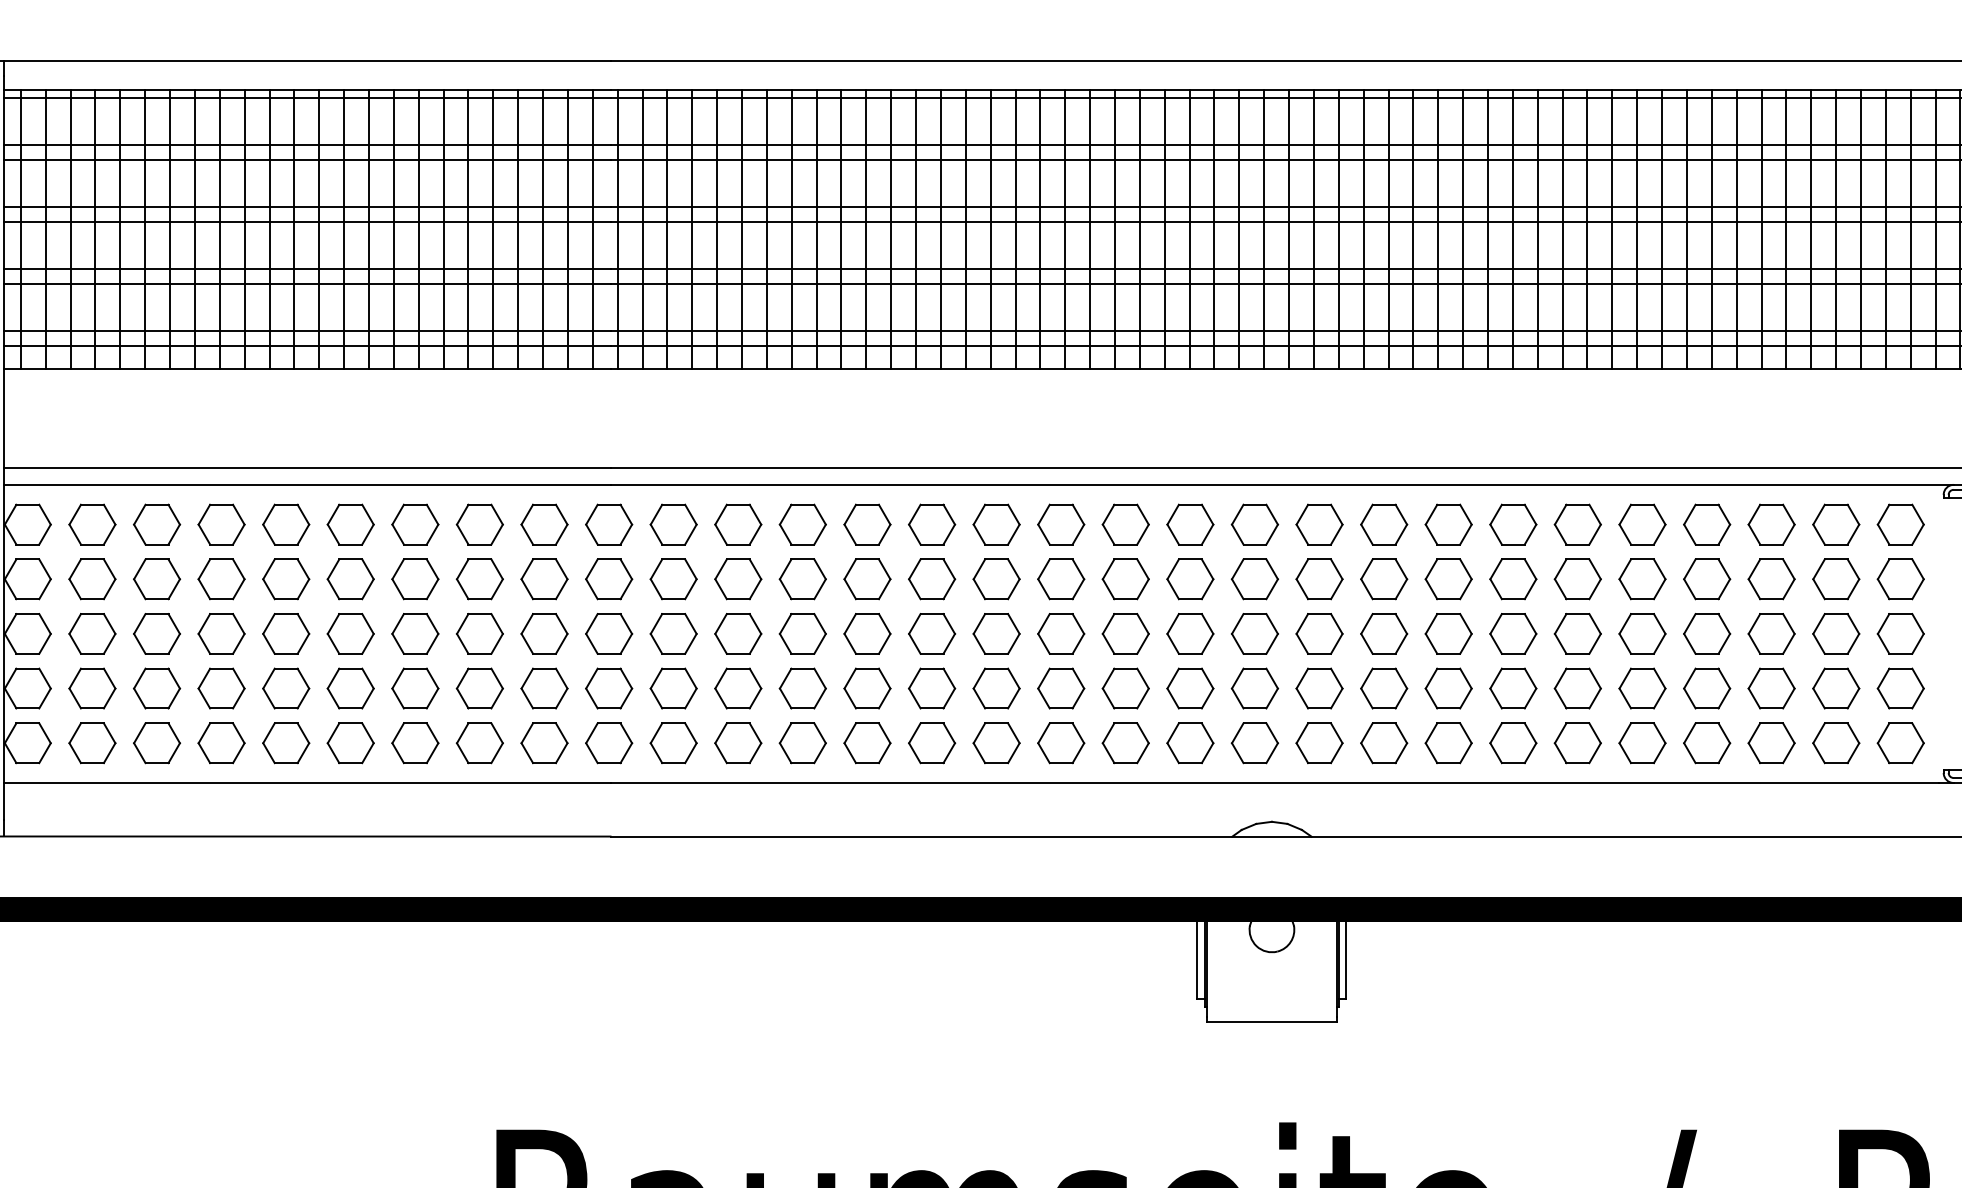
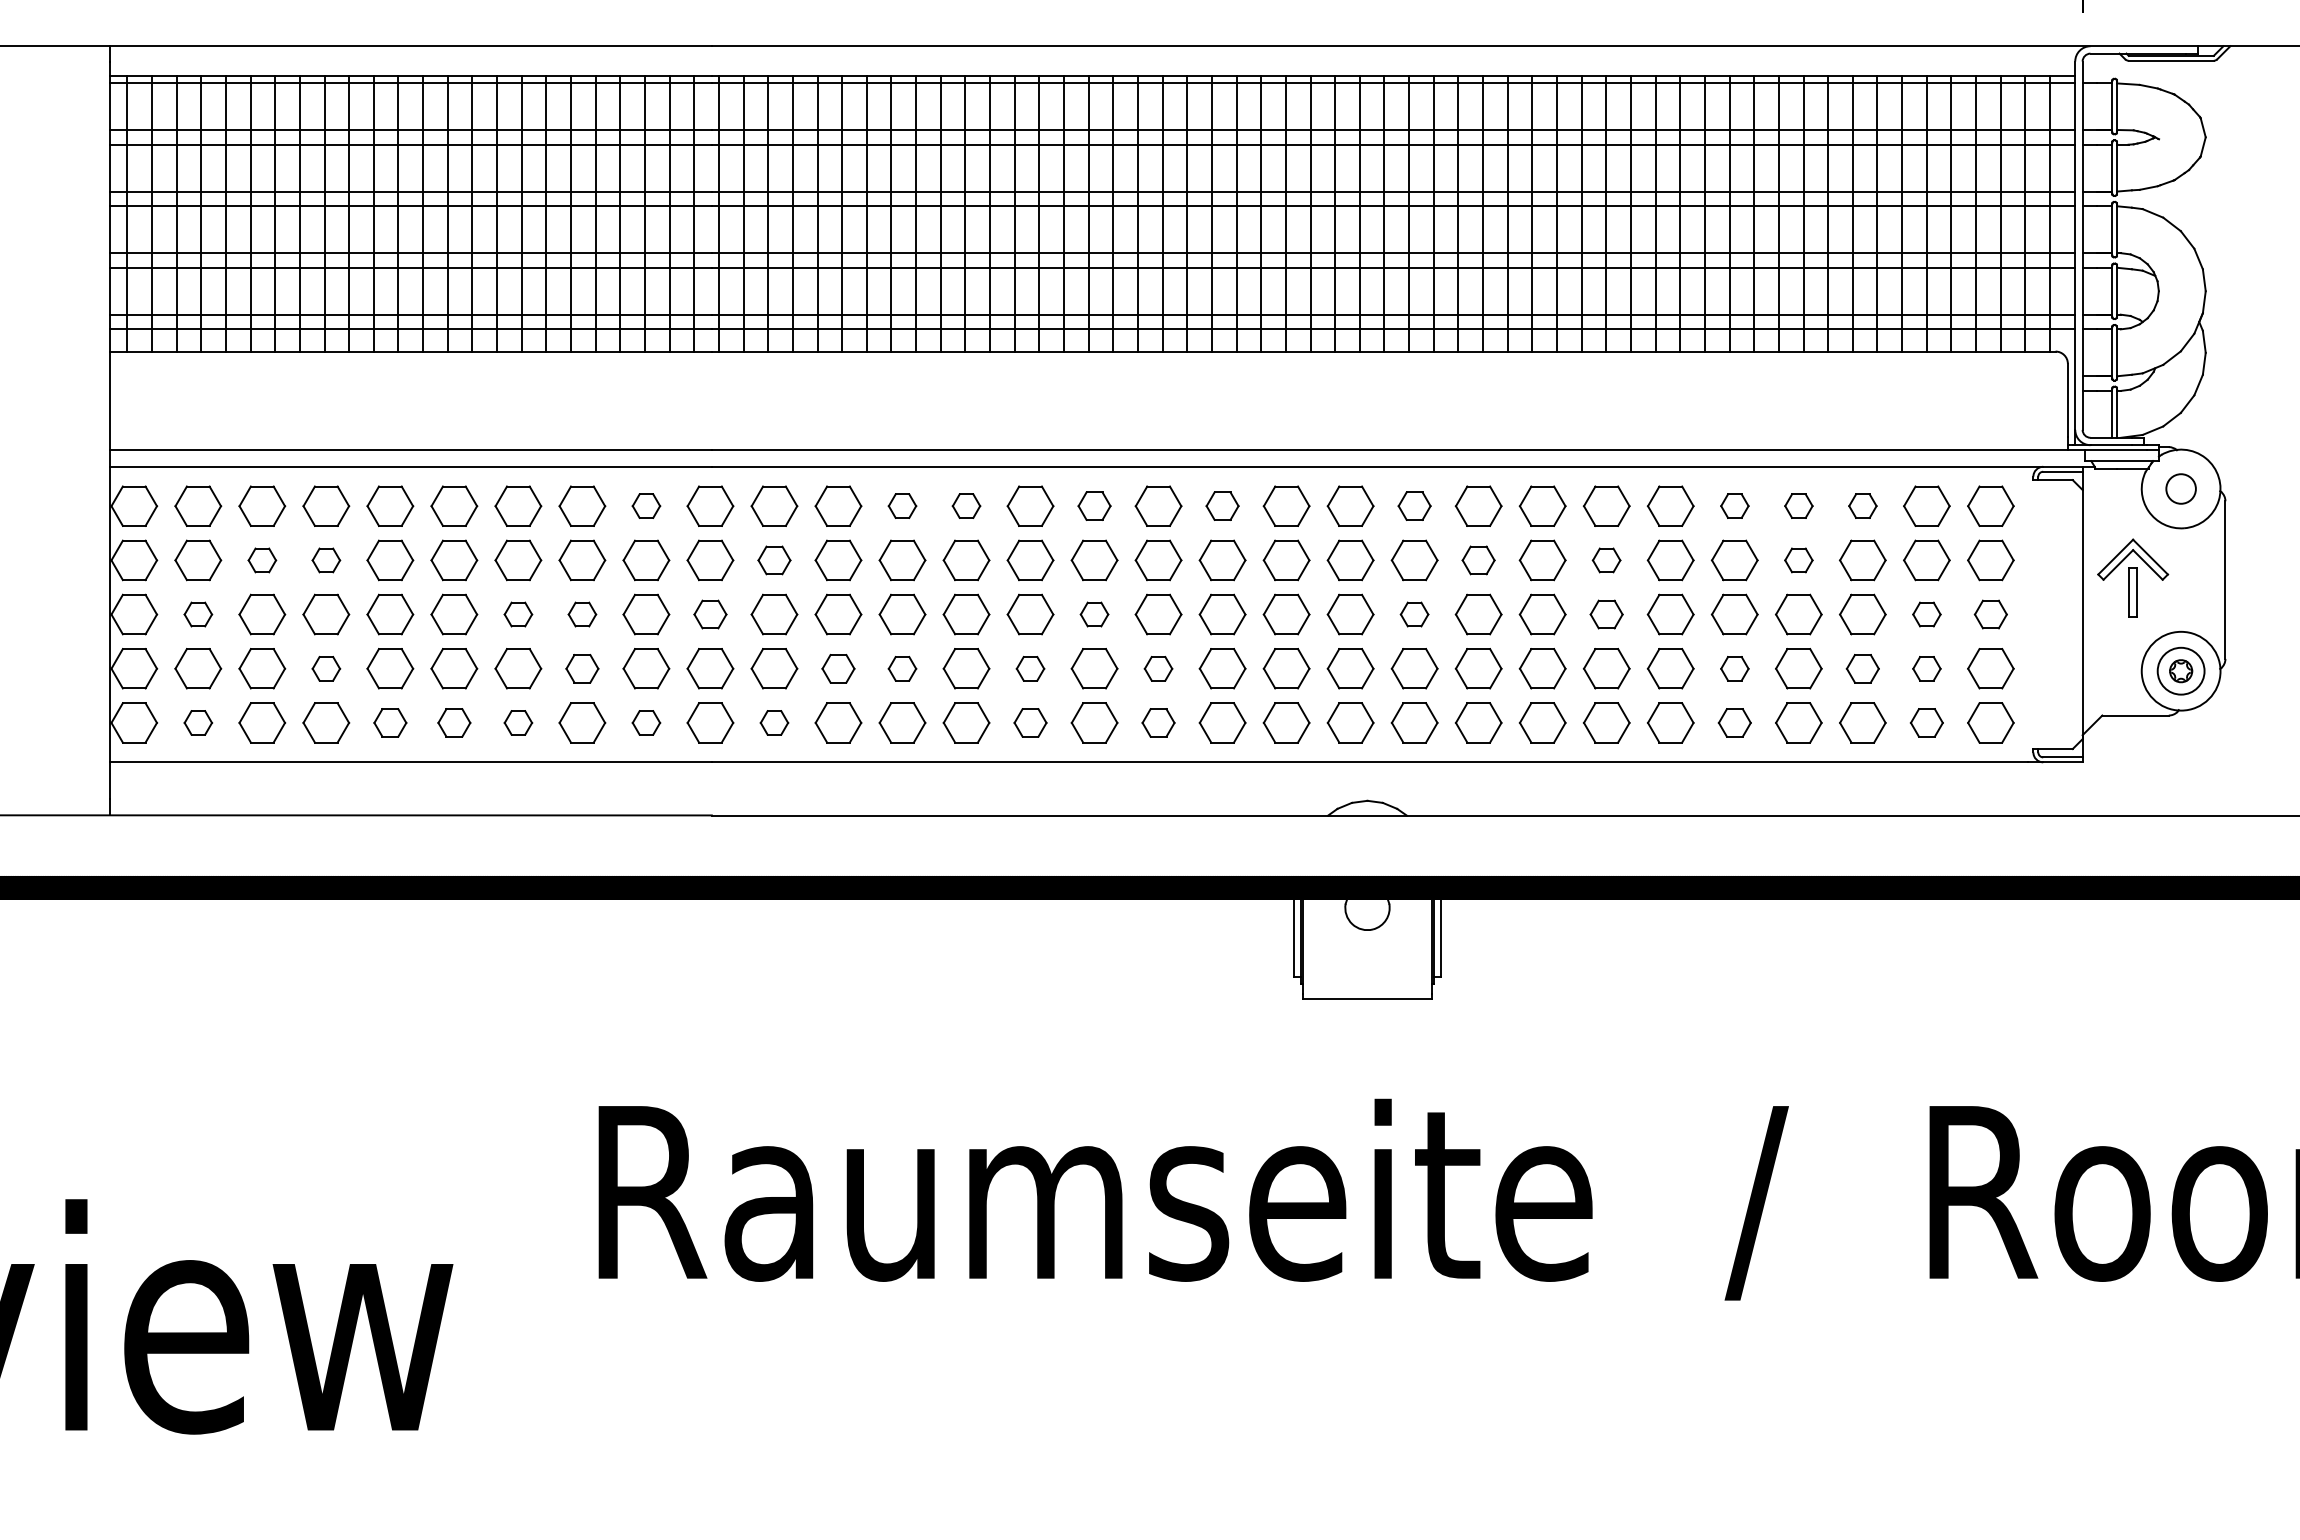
part: (544, 523) -> (646, 505), size x0.6
part: (802, 523) -> (902, 505), size x0.6
part: (867, 523) -> (966, 505), size x0.6
part: (996, 523) -> (1094, 505), size x0.7
part: (1125, 523) -> (1222, 505), size x0.7
part: (1319, 523) -> (1414, 505), size x0.7
part: (1642, 523) -> (1734, 505), size x0.6
part: (1706, 523) -> (1798, 505), size x0.6
part: (1771, 523) -> (1862, 505), size x0.6
part: (157, 579) -> (262, 560), size x0.6
part: (221, 579) -> (326, 560), size x0.6
part: (673, 579) -> (774, 560), size x0.7
part: (1383, 579) -> (1478, 560), size x0.7
part: (1513, 579) -> (1606, 560), size x0.6
part: (1706, 579) -> (1798, 560), size x0.6
part: (92, 633) -> (198, 614), size x0.6
part: (415, 633) -> (518, 614), size x0.6
part: (480, 633) -> (582, 614), size x0.6
part: (609, 633) -> (710, 614), size x0.7
part: (996, 633) -> (1094, 614), size x0.6
part: (1319, 633) -> (1414, 614), size x0.6
part: (1513, 633) -> (1606, 614), size x0.7
part: (1835, 633) -> (1926, 614), size x0.6
part: (1900, 633) -> (1990, 614), size x0.7
part: (221, 688) -> (326, 668), size x0.6
part: (480, 688) -> (582, 668), size x0.7
part: (738, 688) -> (838, 668), size x0.7
part: (802, 688) -> (902, 668), size x0.6
part: (931, 688) -> (1030, 668), size x0.6
part: (1061, 688) -> (1158, 668), size x0.6
part: (1642, 688) -> (1734, 668), size x0.6
part: (1771, 688) -> (1862, 668), size x0.7
part: (1835, 688) -> (1926, 668), size x0.6
part: (92, 742) -> (198, 722), size x0.6
part: (286, 742) -> (390, 722), size x0.7
part: (350, 742) -> (454, 722), size x0.7
part: (415, 742) -> (518, 722), size x0.6
part: (544, 742) -> (646, 722), size x0.6
part: (673, 742) -> (774, 722), size x0.6
part: (931, 742) -> (1030, 722), size x0.7
part: (1061, 742) -> (1158, 722), size x0.7
part: (1642, 742) -> (1734, 722), size x0.7
part: (1835, 742) -> (1926, 722), size x0.7

